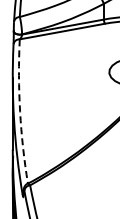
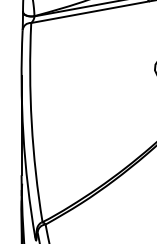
arc: (20, 111) -> (32, 122), dashed -> solid

